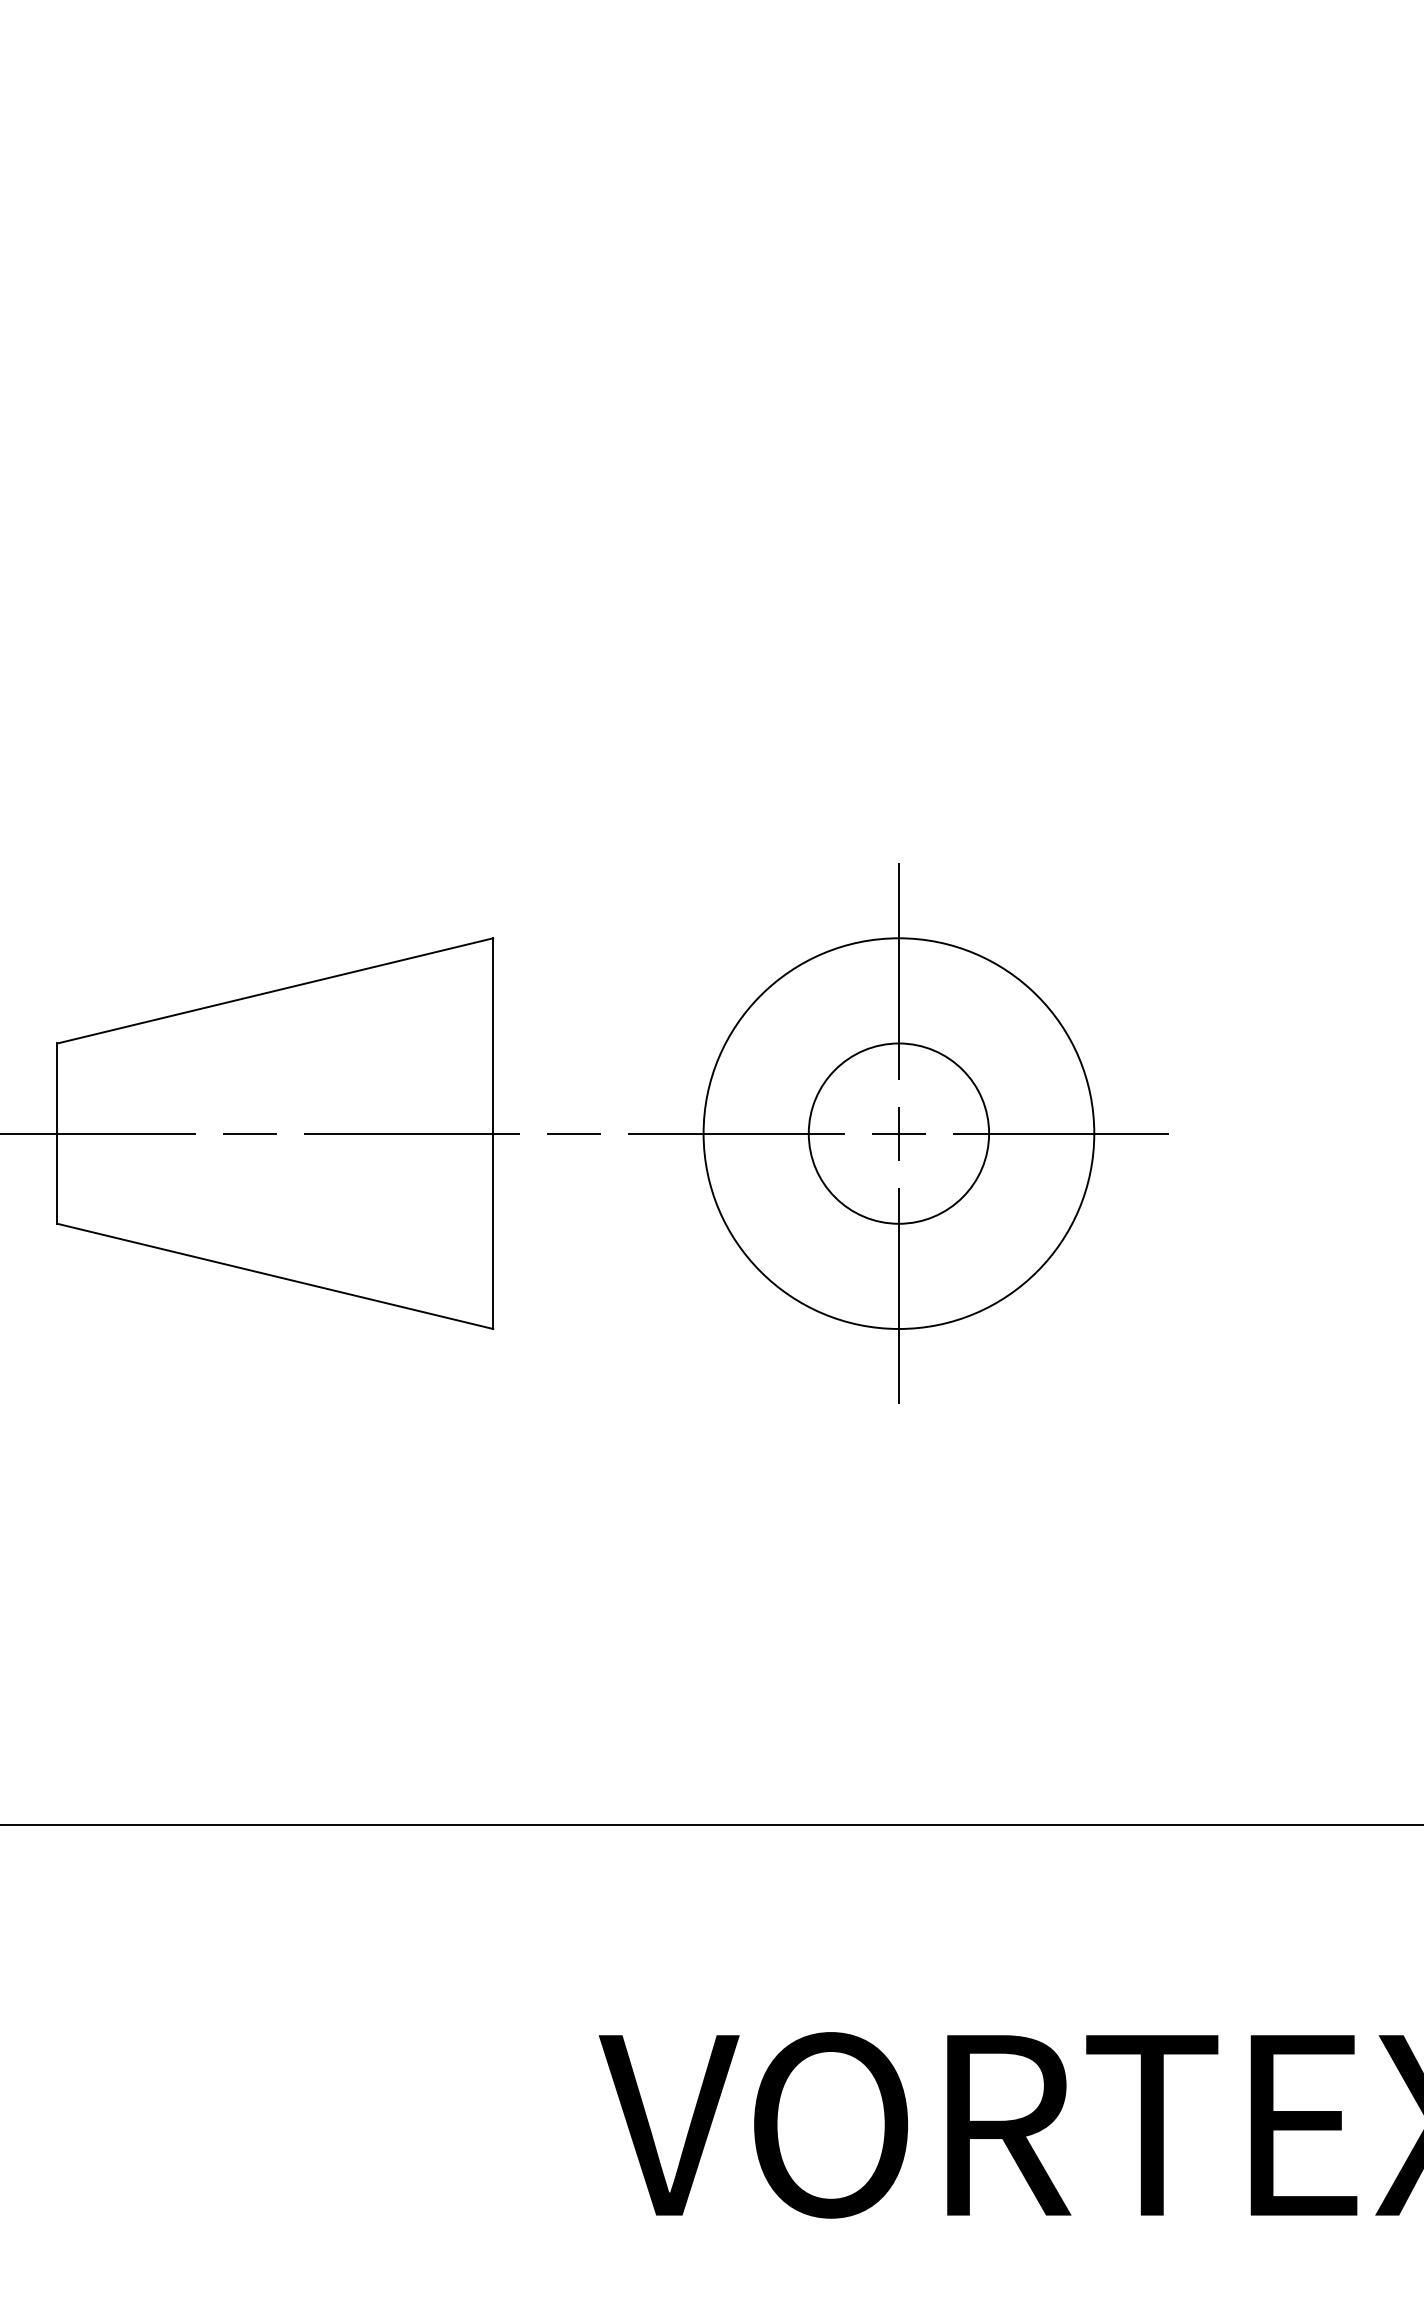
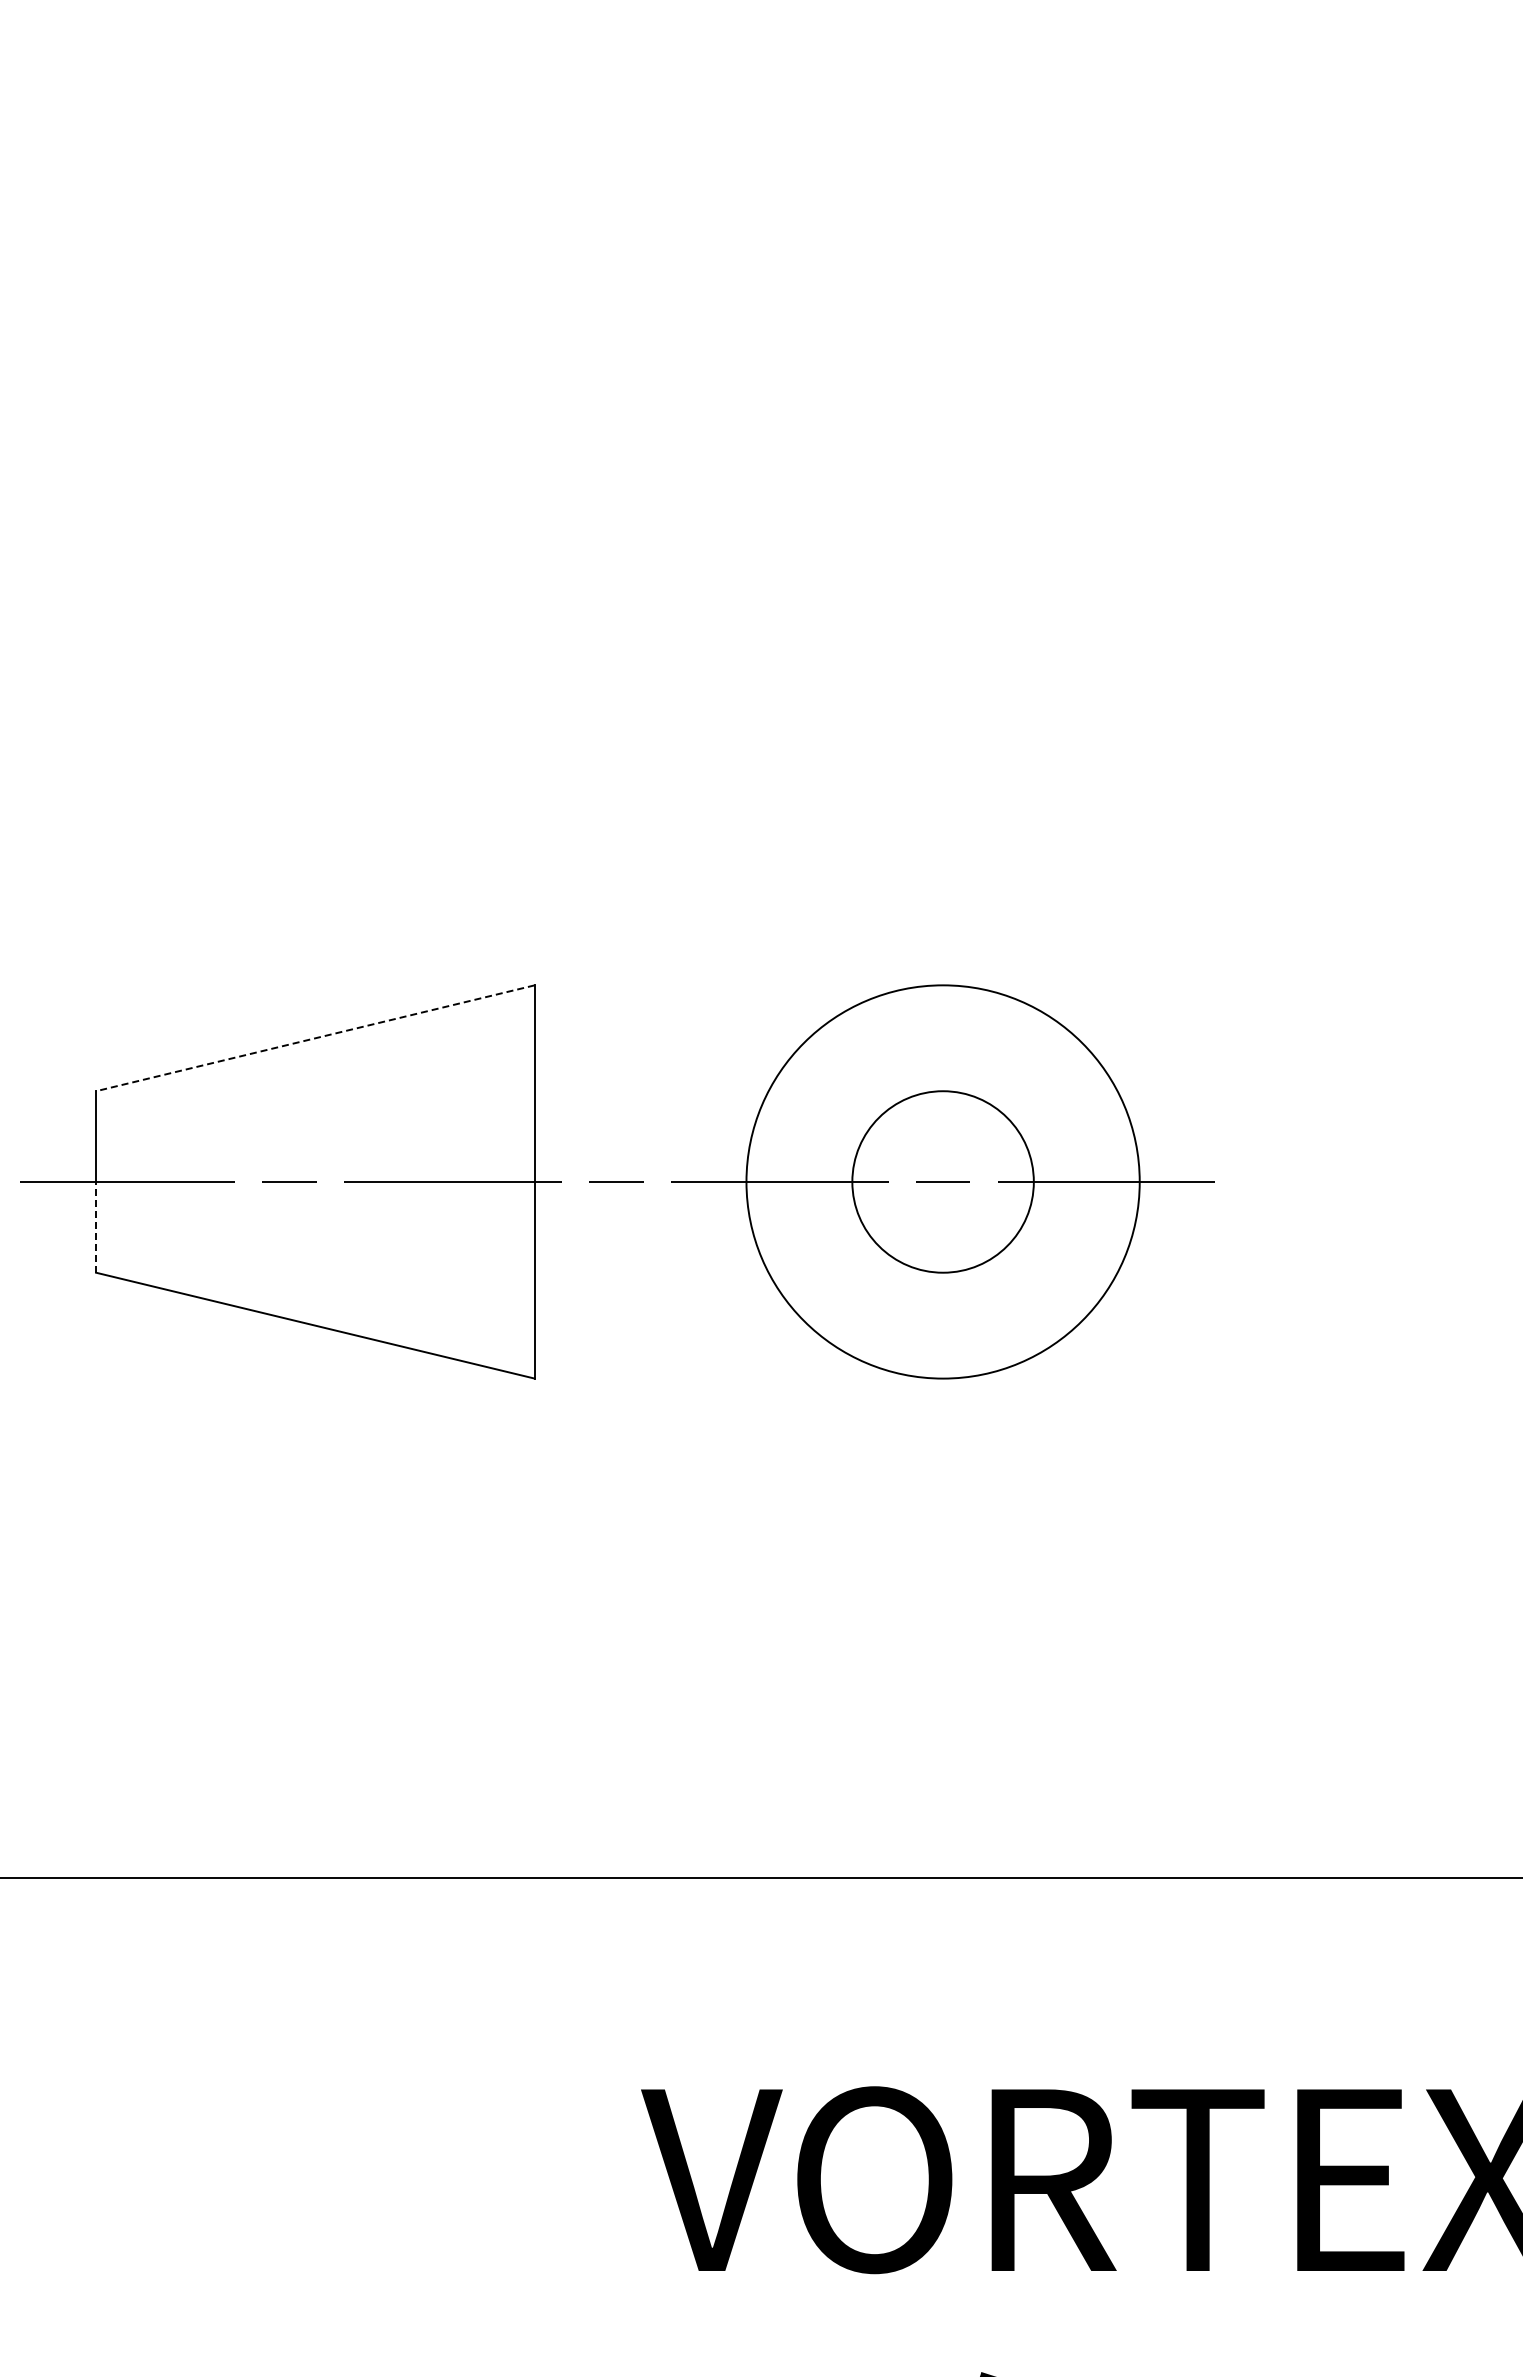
line: (275, 991) -> (315, 1038), solid -> dashed
line: (899, 1133) -> (943, 1181), removed
line: (57, 1177) -> (96, 1226), solid -> dashed

